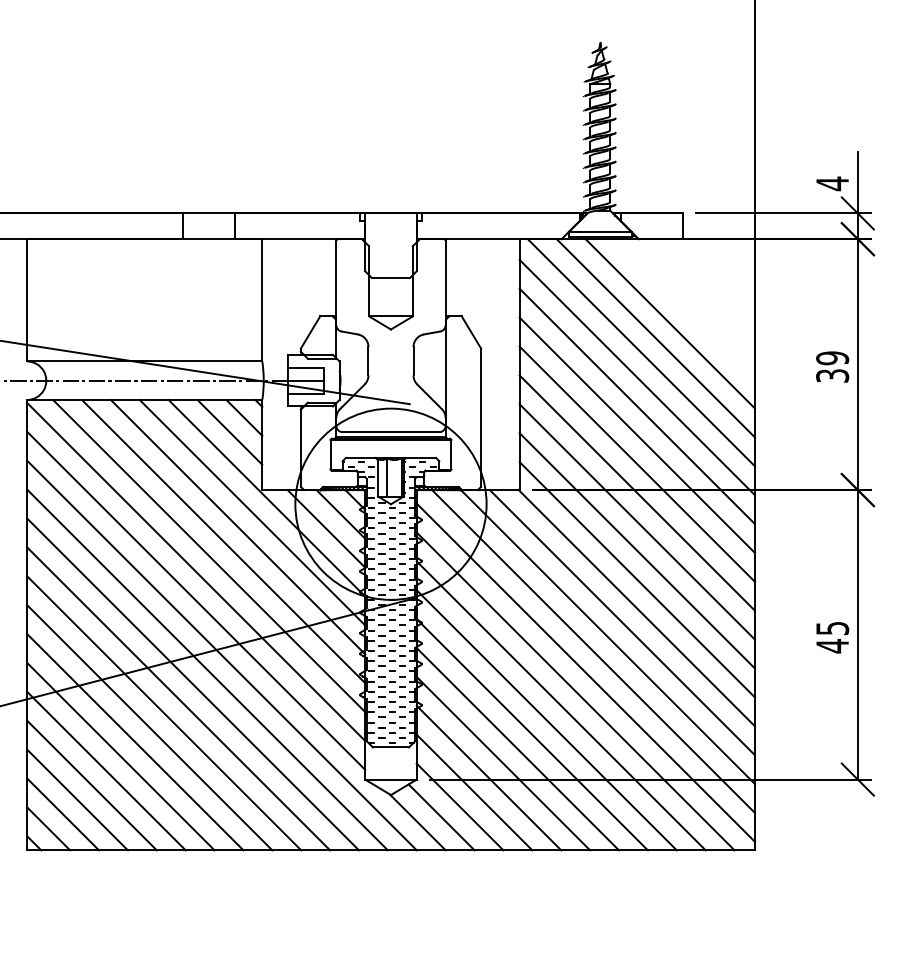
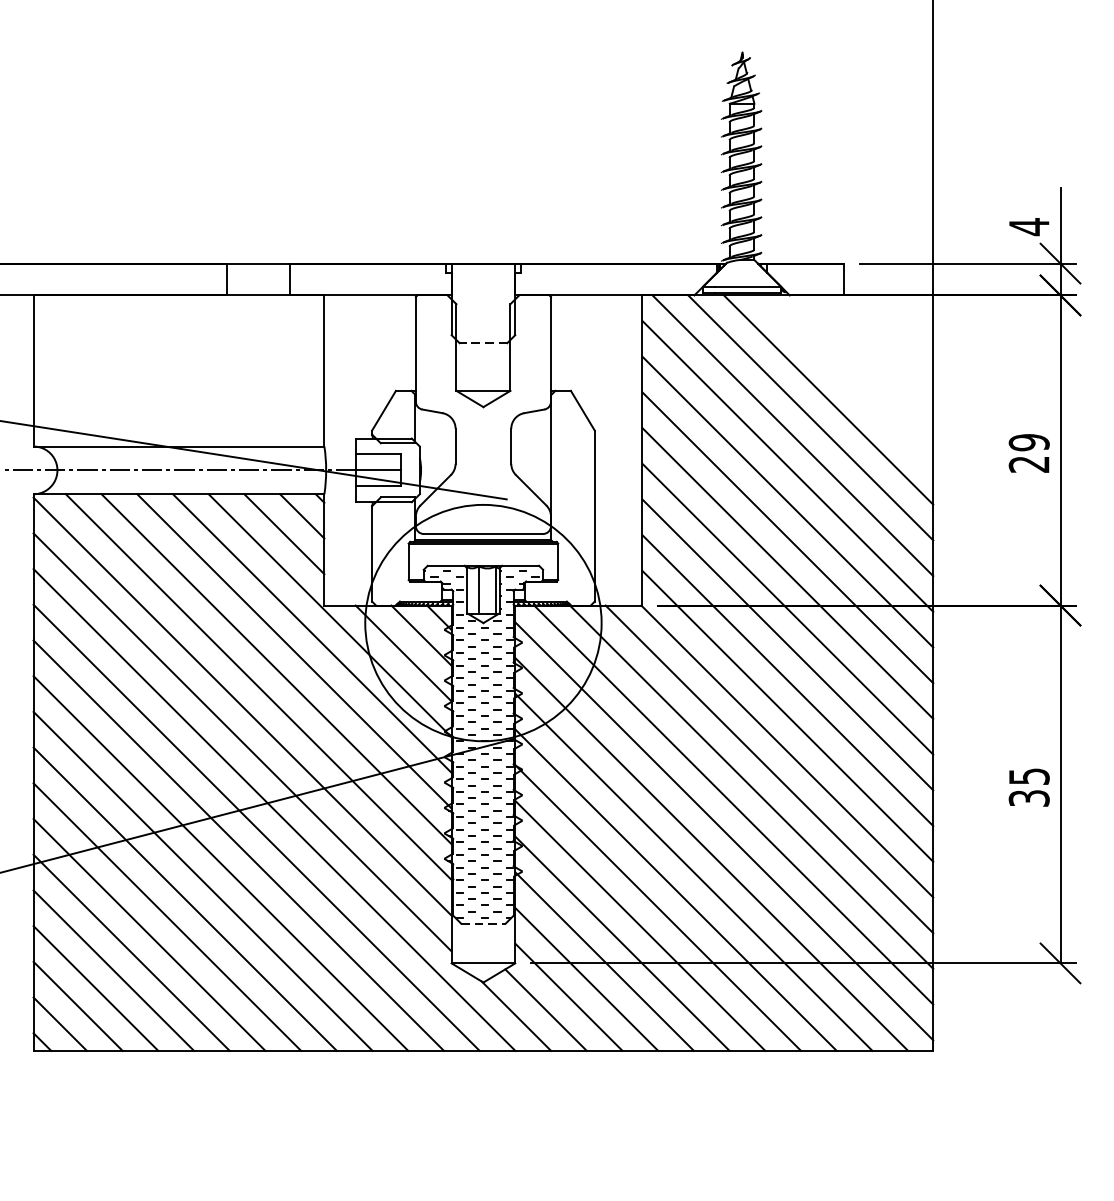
line: (390, 277) -> (482, 342), solid -> dashed
text: (832, 375) -> (1029, 463), 39 -> 29
text: (832, 645) -> (1029, 797), 45 -> 35
line: (391, 747) -> (484, 923), solid -> dashed

